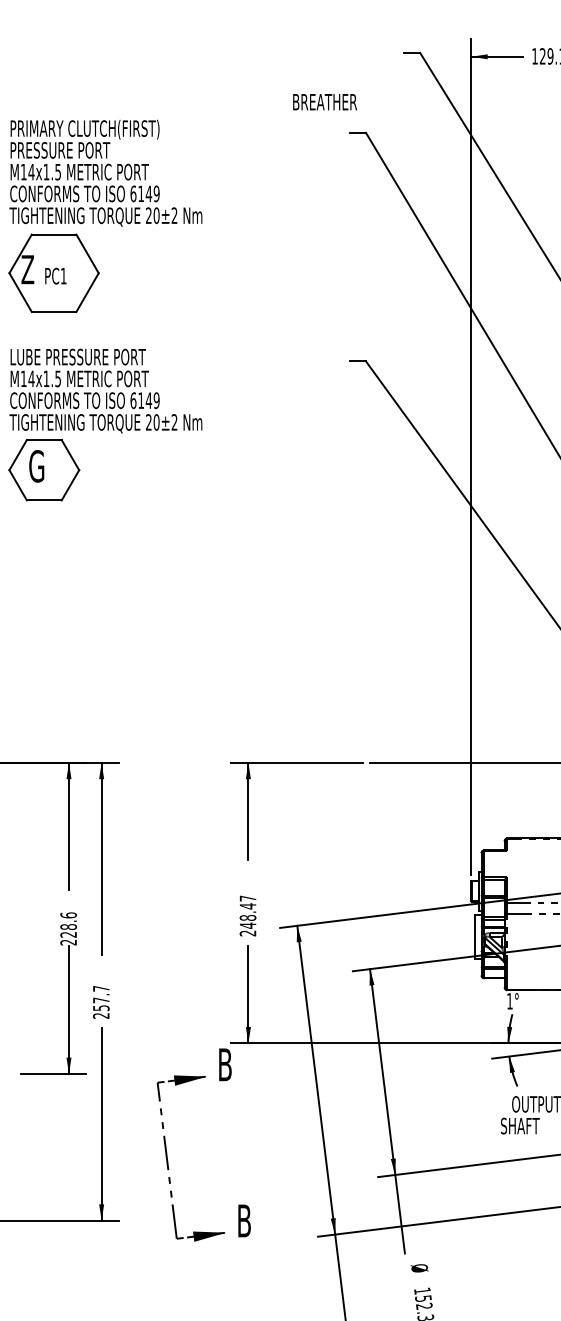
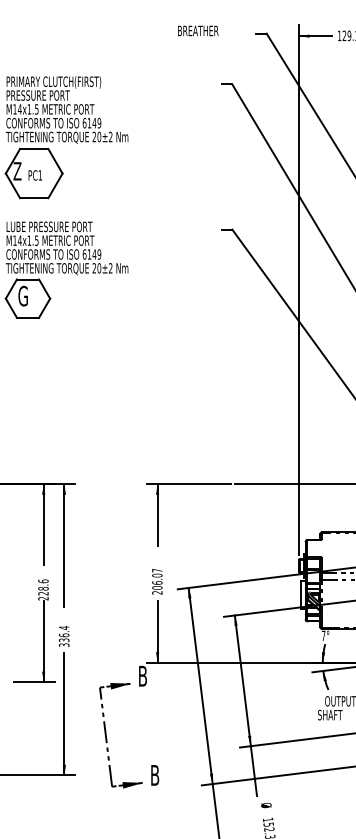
text: (325, 101) -> (198, 30), moved
text: (248, 915) -> (157, 581), 248.47 -> 206.07
text: (509, 1000) -> (323, 635), 1° -> 7°
text: (100, 1002) -> (63, 636), 257.7 -> 336.4

